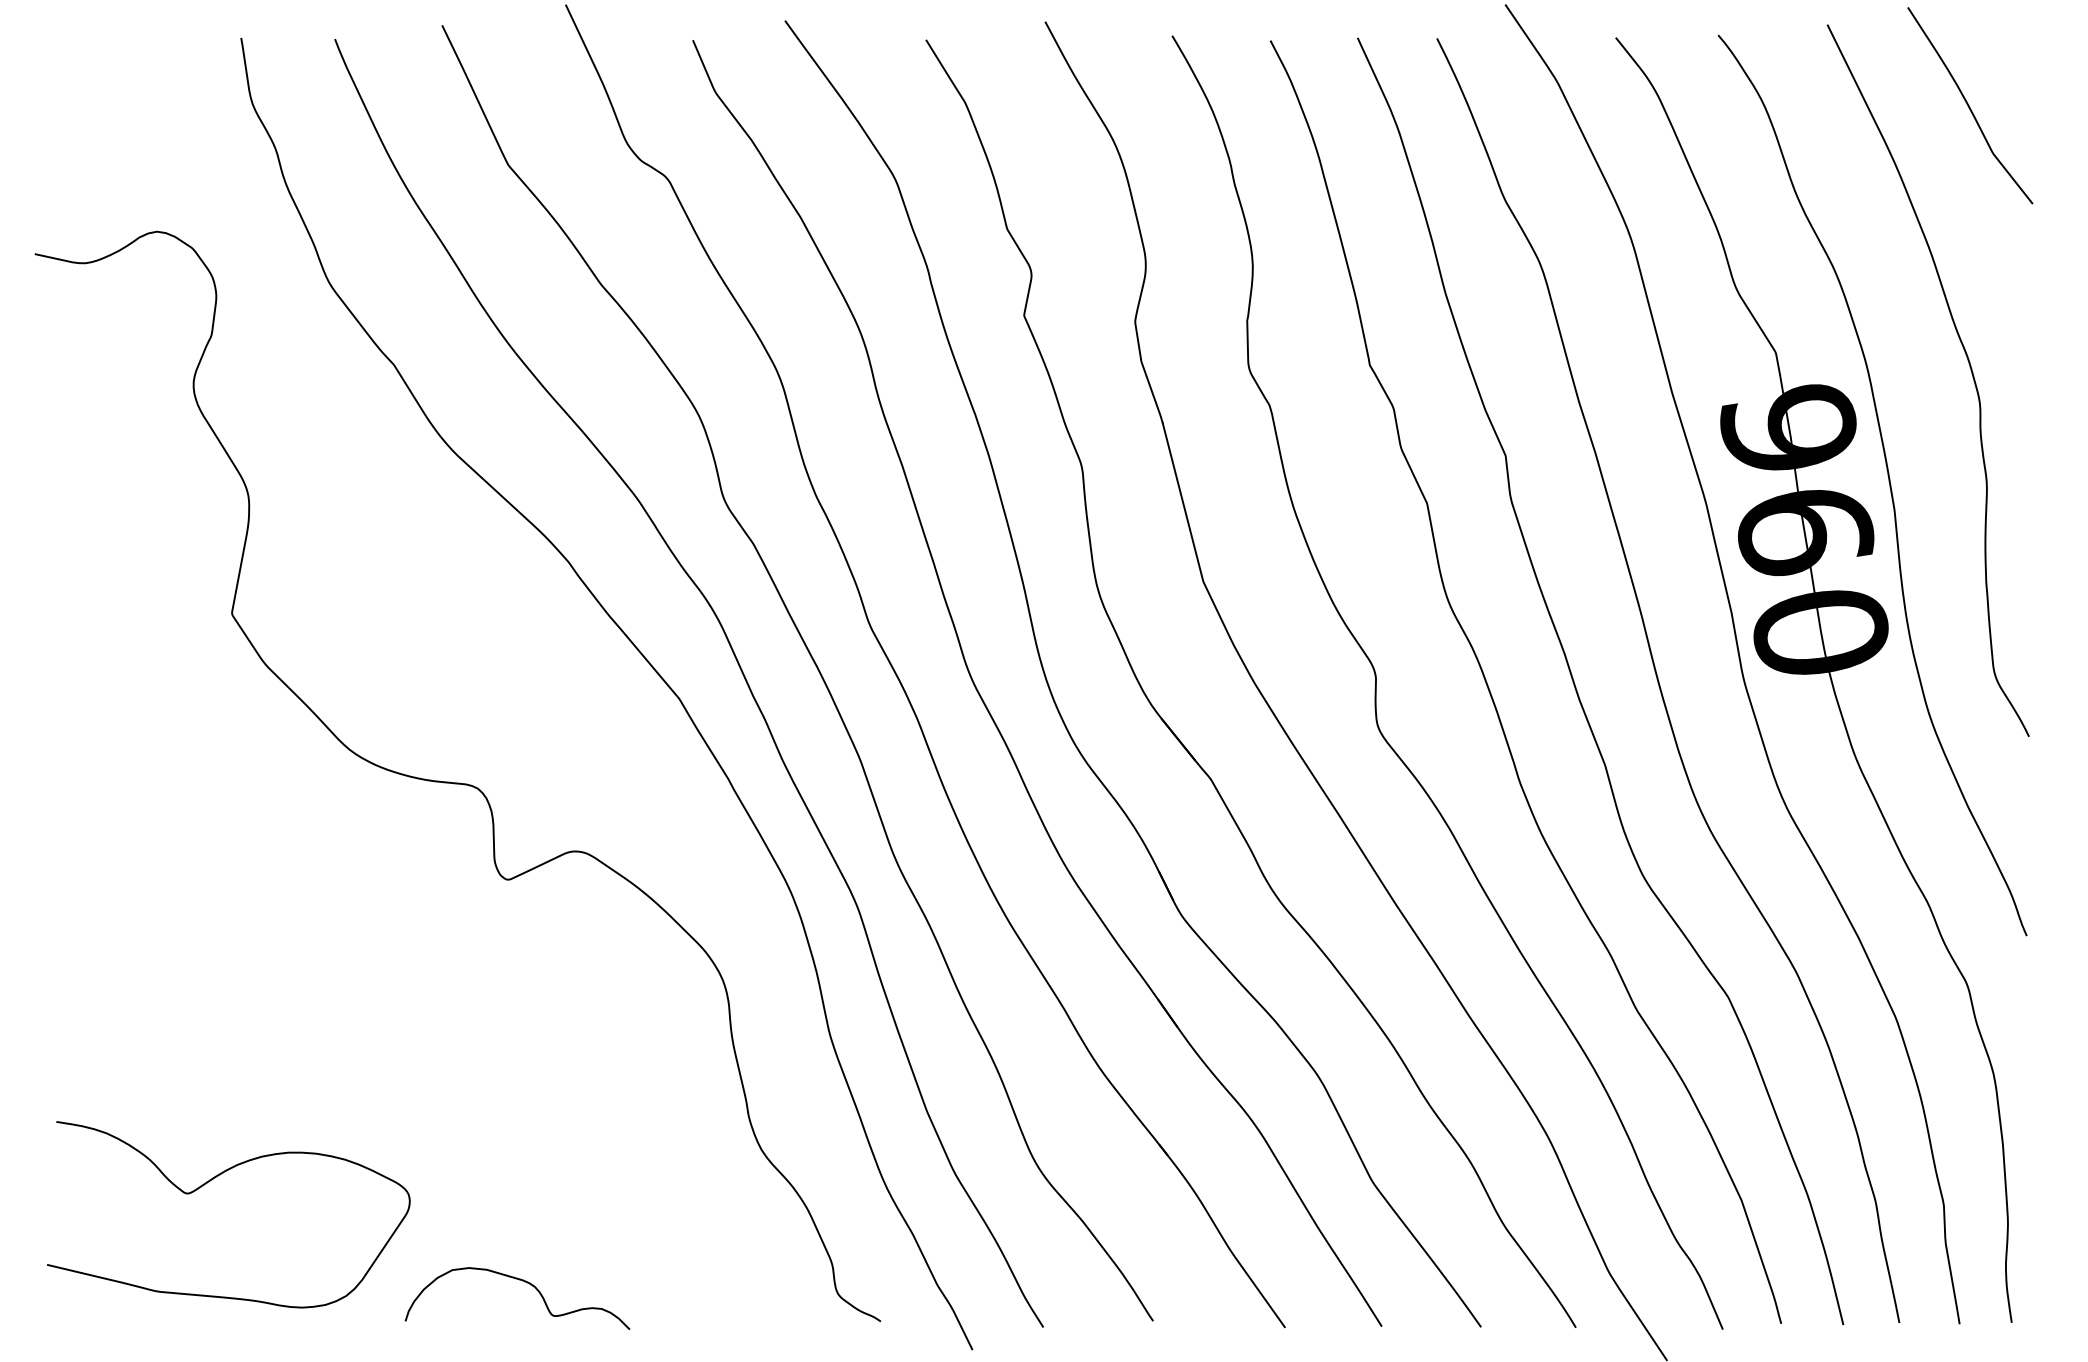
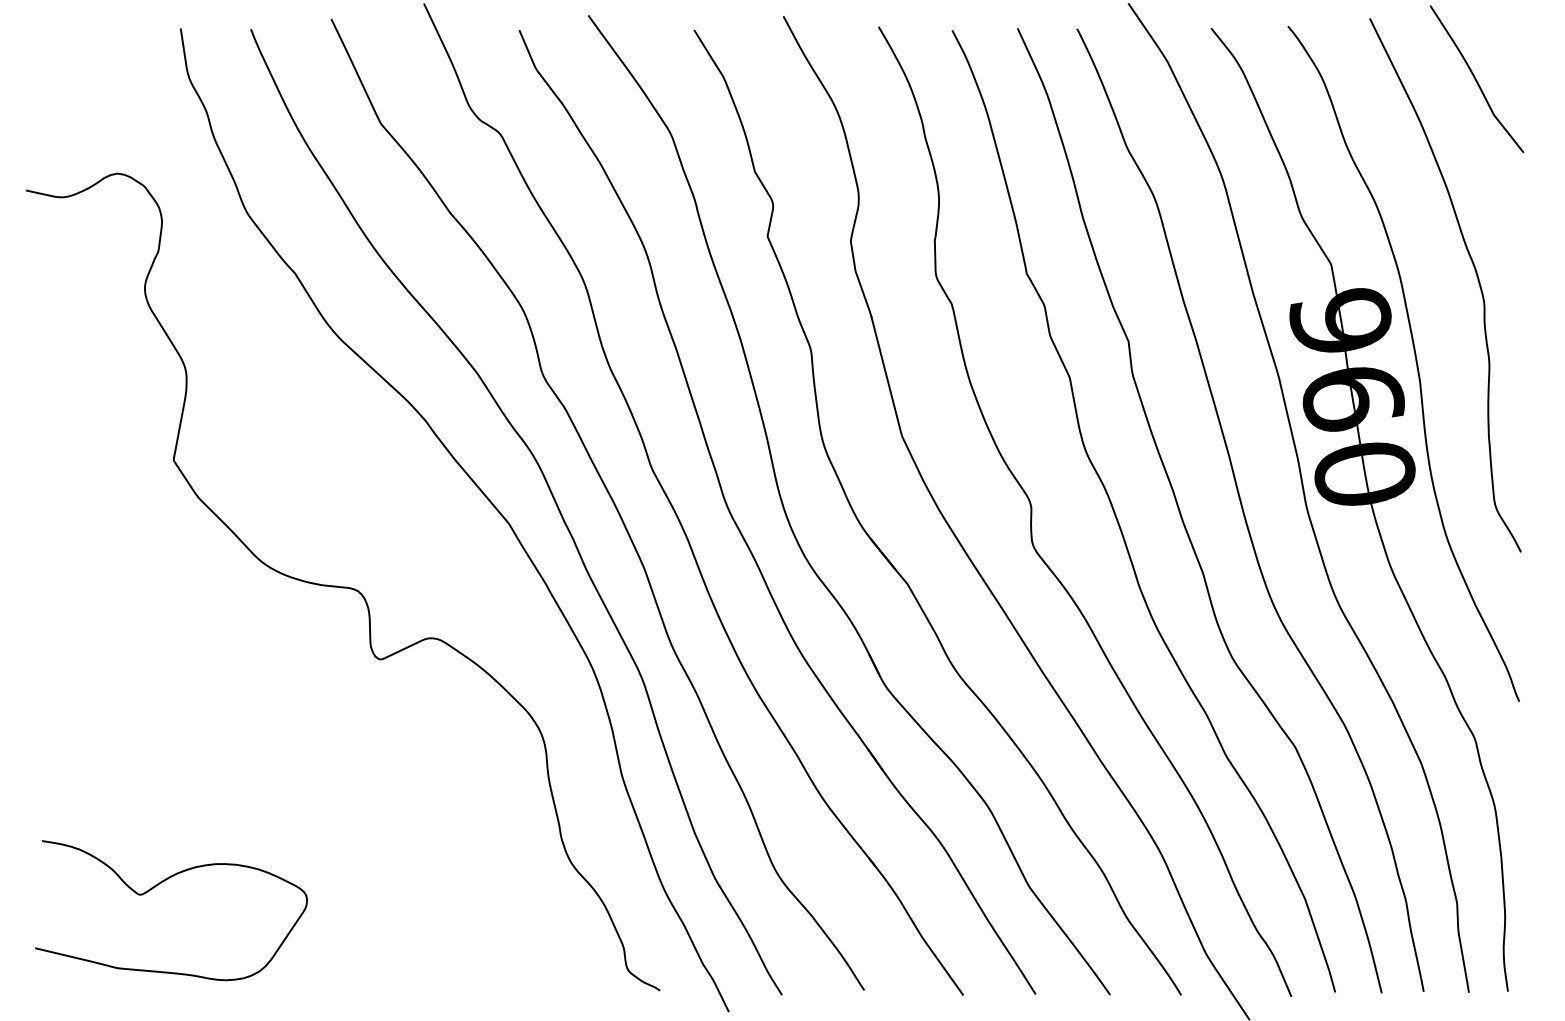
curve: (524, 1282) -> (393, 961), removed

